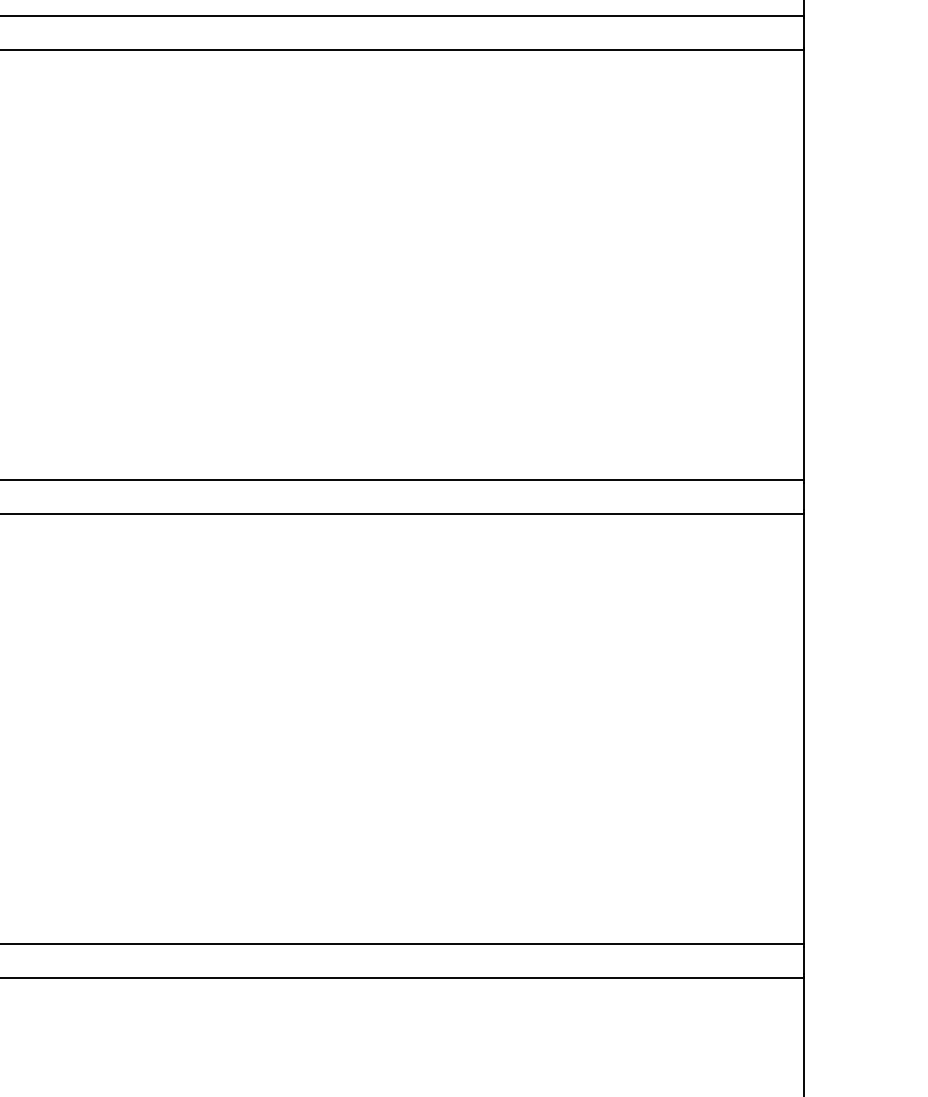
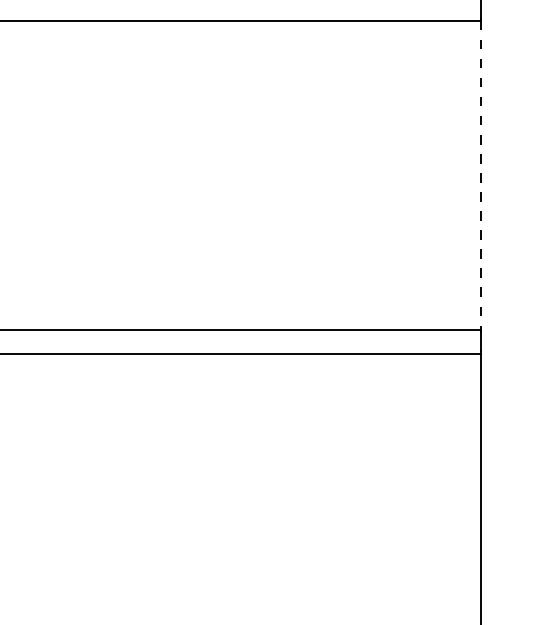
line: (804, 265) -> (481, 175), solid -> dashed

